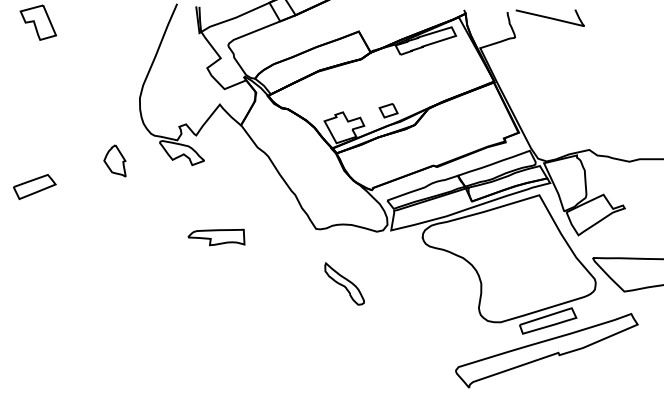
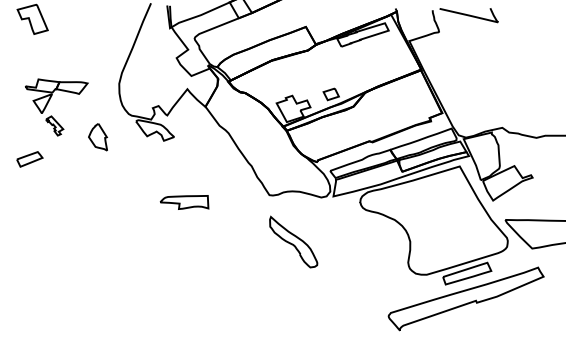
part: (58, 118) -> (49, 101), added
part: (35, 186) -> (30, 158), size x0.71
part: (344, 283) -> (293, 241), size x1.43

